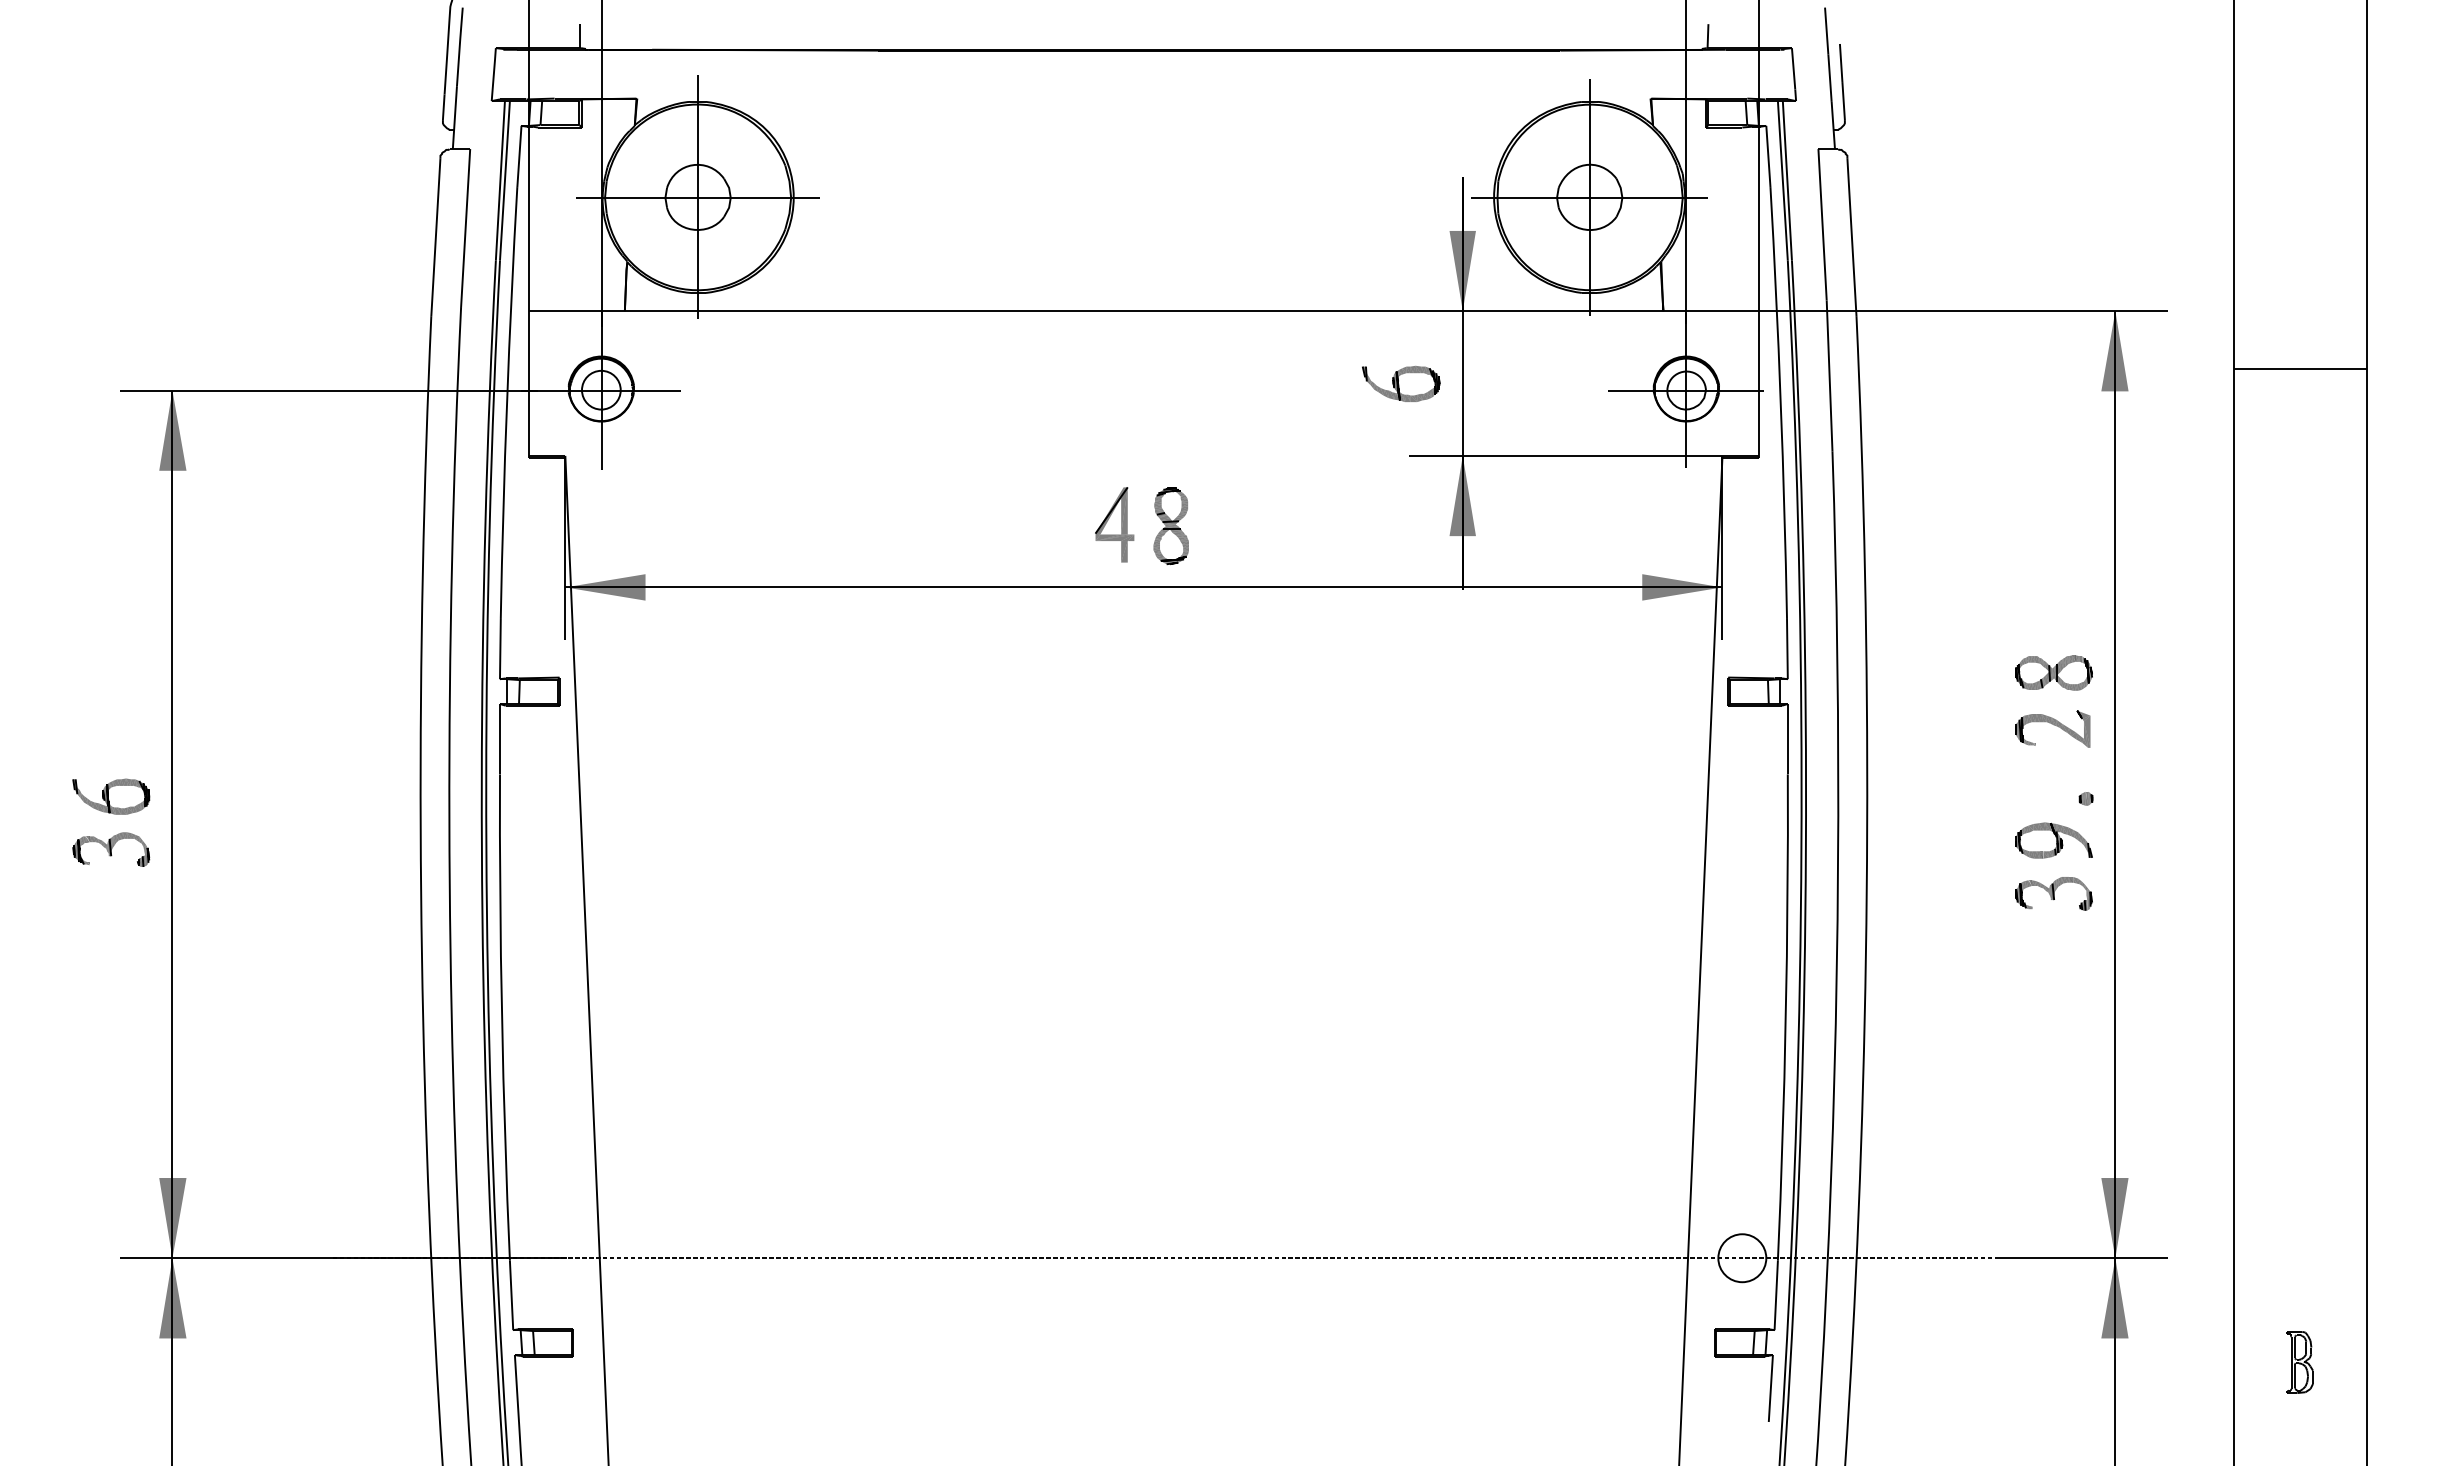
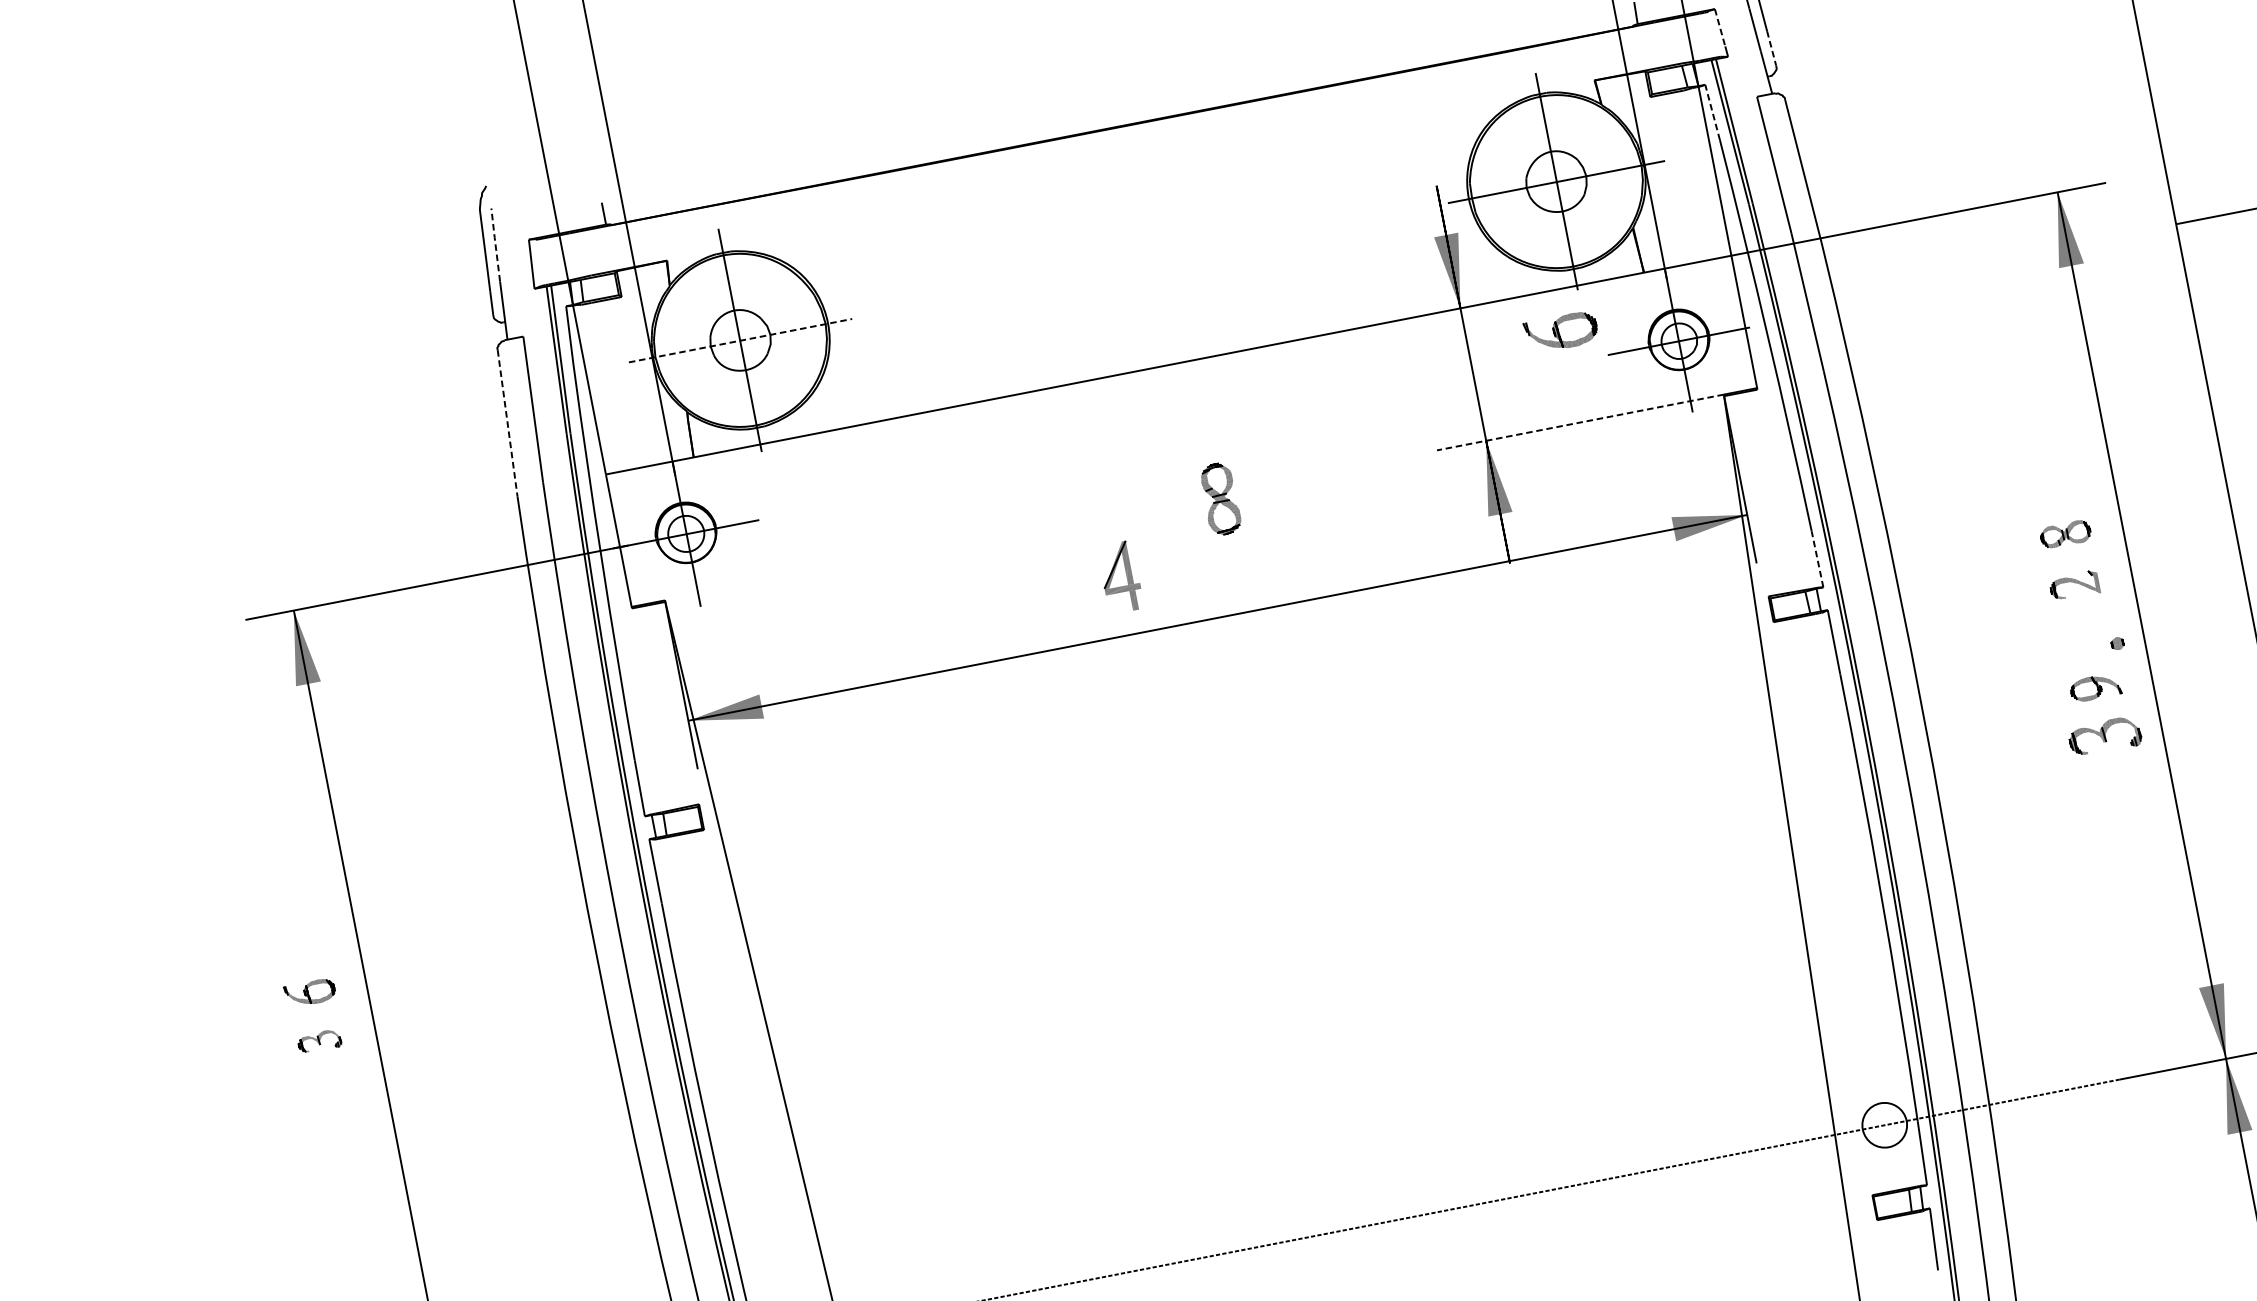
line: (459, 45) -> (495, 243), solid -> dashed
line: (1793, 68) -> (1719, 27), solid -> dashed
line: (1843, 101) -> (1771, 48), solid -> dashed
line: (1768, 156) -> (1712, 112), solid -> dashed
line: (698, 197) -> (740, 340), solid -> dashed
line: (435, 237) -> (507, 423), solid -> dashed
part: (1401, 383) -> (1561, 331), moved
line: (1565, 455) -> (1580, 422), solid -> dashed
part: (1114, 524) -> (1120, 577), moved
part: (1170, 526) -> (1220, 499), moved
line: (1787, 648) -> (1817, 559), solid -> dashed
part: (2053, 672) -> (2065, 533), size x0.7
part: (2052, 728) -> (2074, 585), size x0.7
part: (111, 796) -> (310, 992), size x0.7
part: (2053, 840) -> (2095, 687), size x0.7
part: (111, 849) -> (319, 1041), size x0.6

